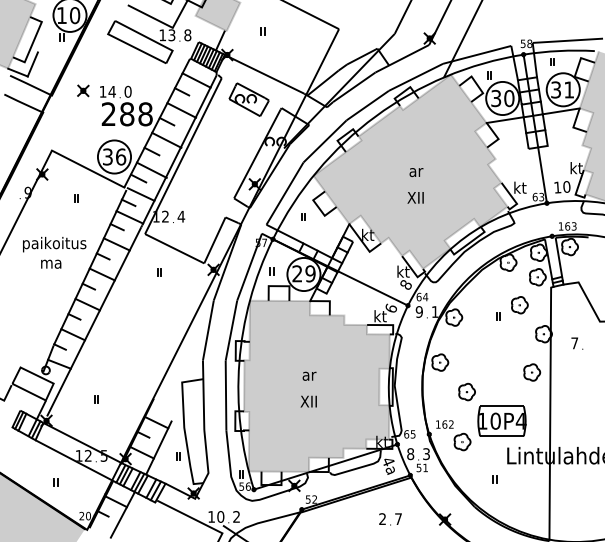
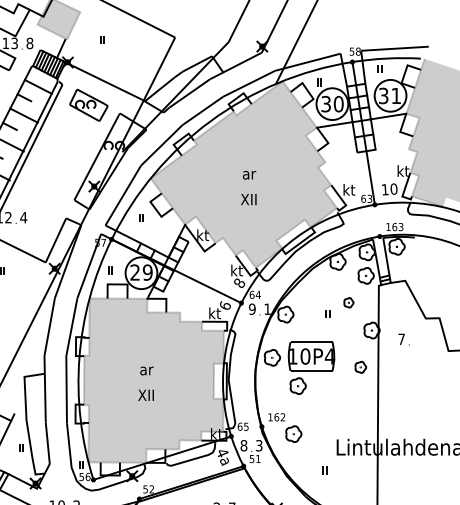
part: (519, 305) -> (348, 302), size x0.6
part: (532, 372) -> (361, 367), size x0.7
part: (501, 420) -> (311, 355), moved

